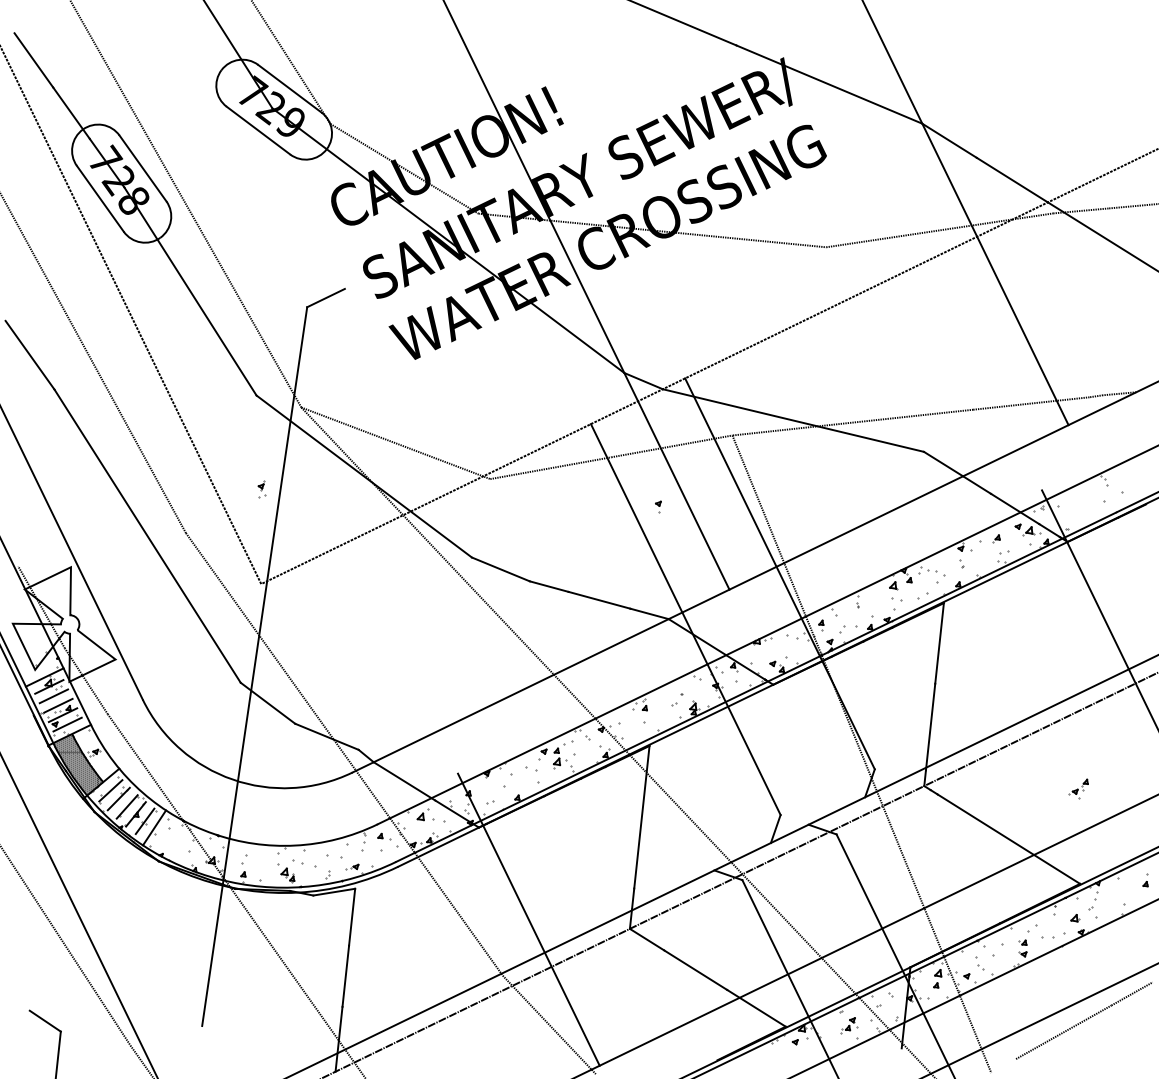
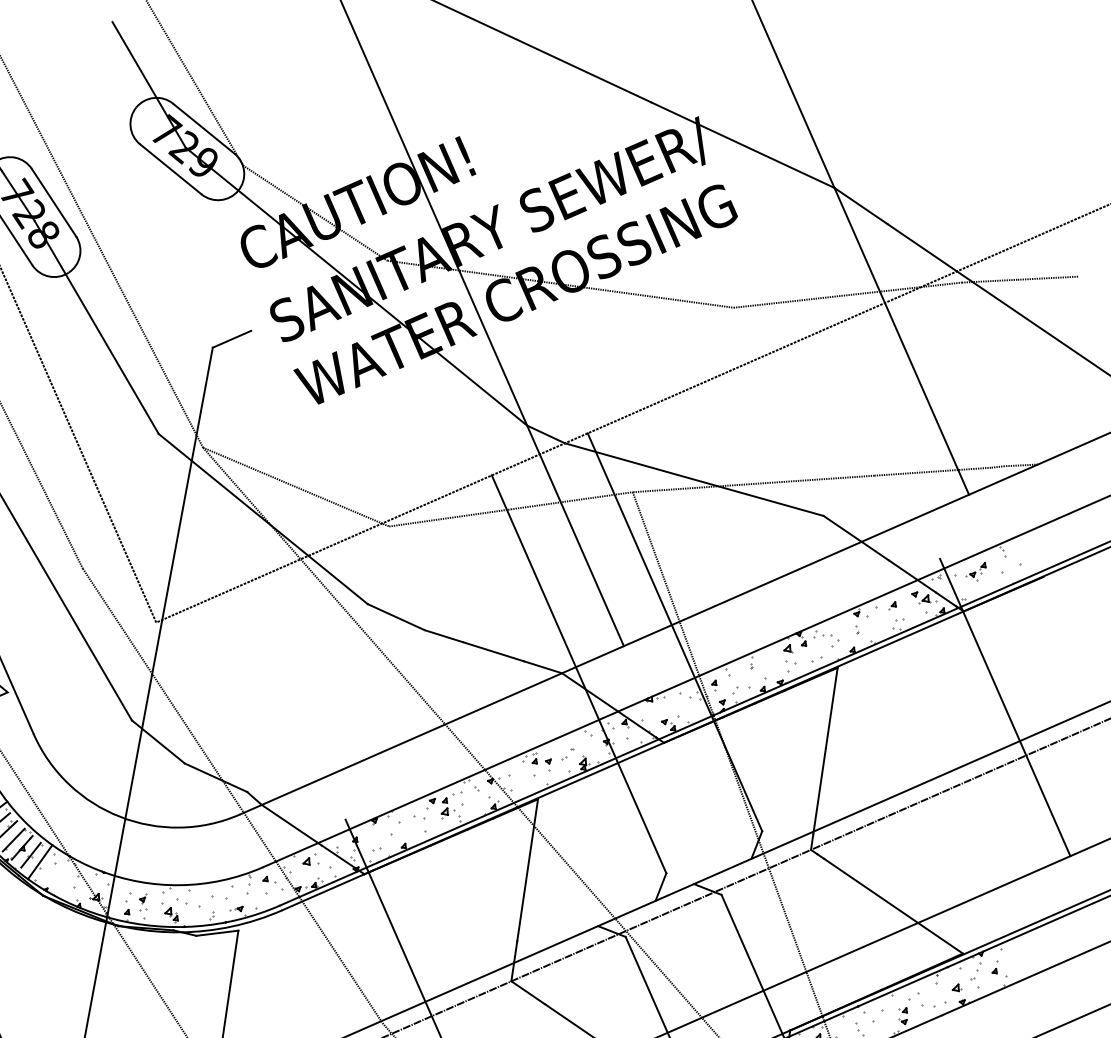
part: (261, 489) -> (142, 902), moved
part: (658, 506) -> (548, 764), moved
part: (1078, 788) -> (976, 571), moved
part: (1145, 880) -> (994, 967), moved

